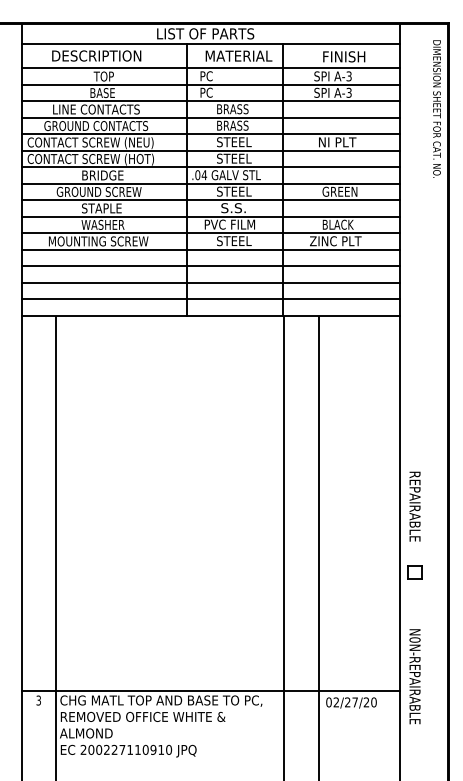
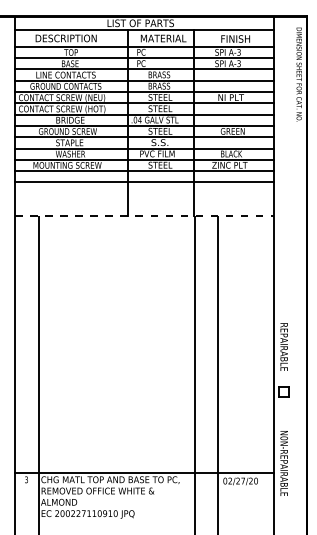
line: (211, 282) -> (144, 193), removed
line: (211, 298) -> (144, 204), removed
line: (211, 316) -> (144, 216), solid -> dashed

